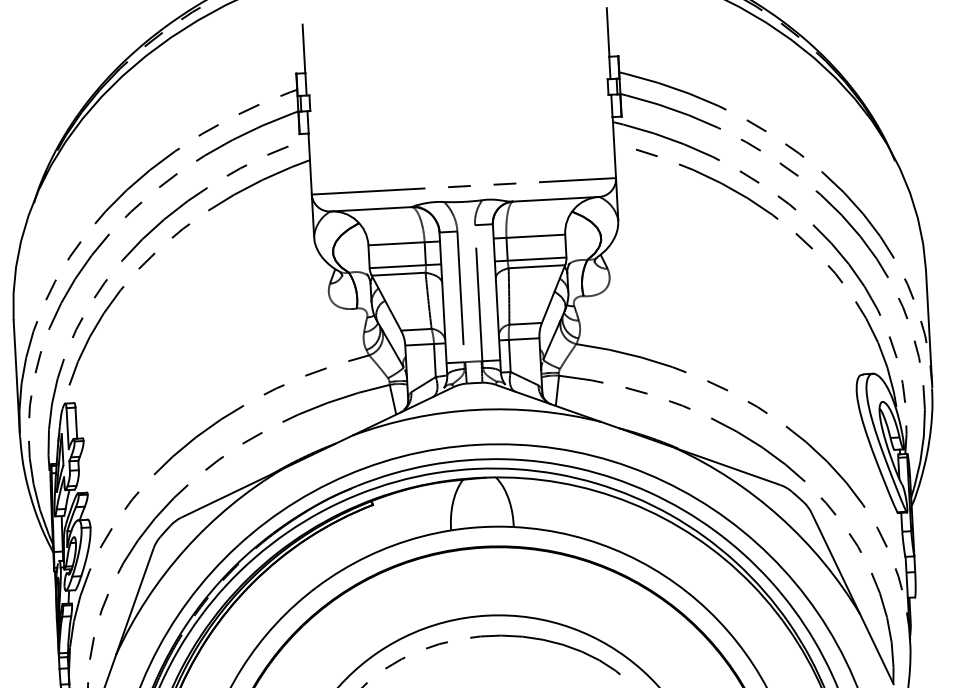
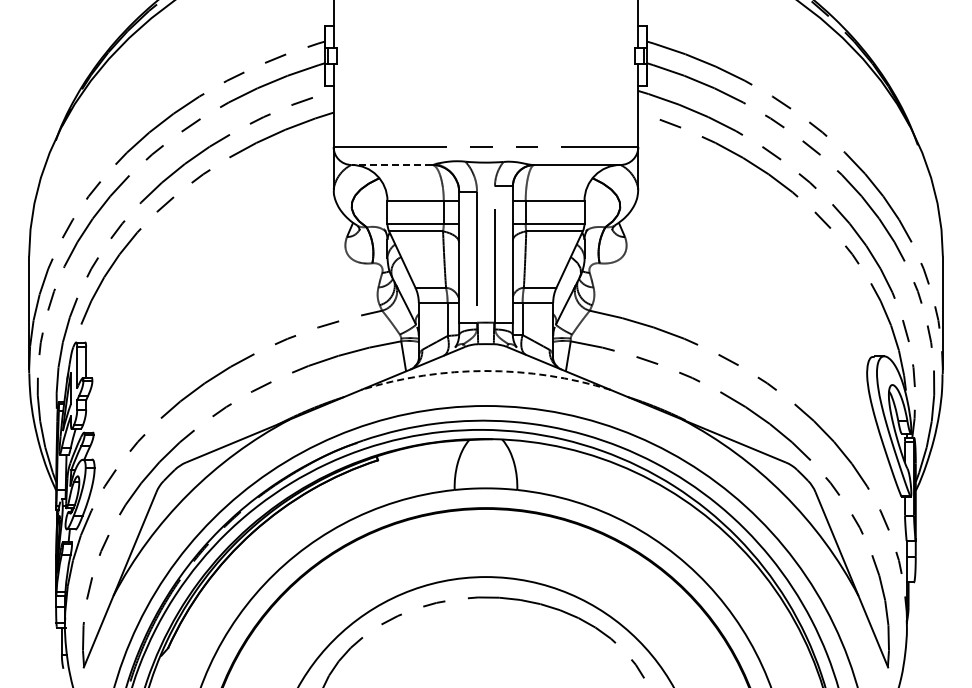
line: (370, 209) -> (391, 165), solid -> dashed
arc: (476, 410) -> (486, 371), solid -> dashed

